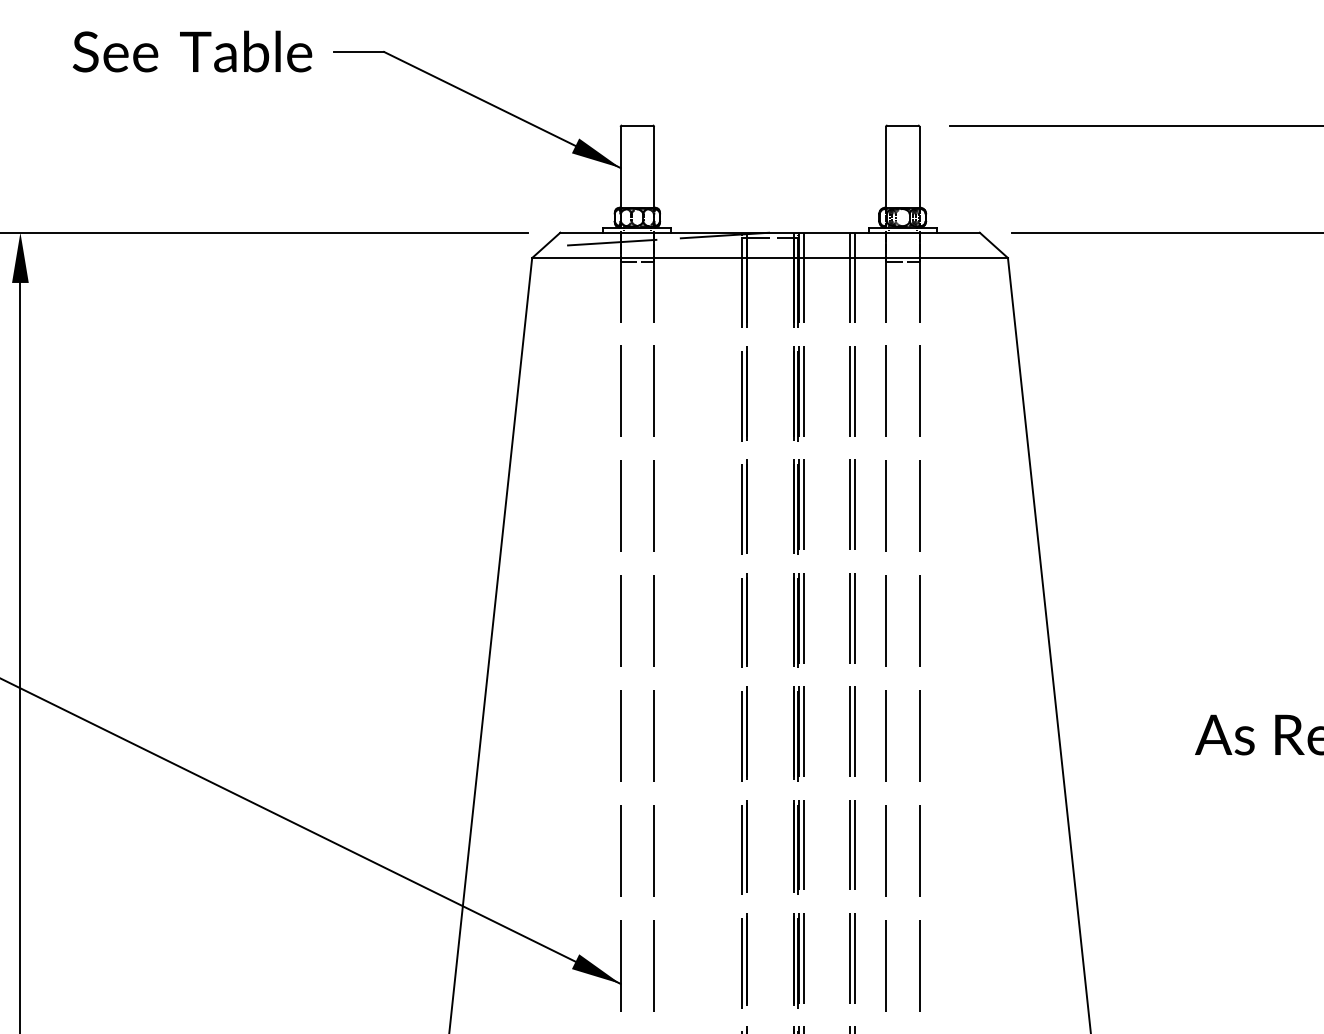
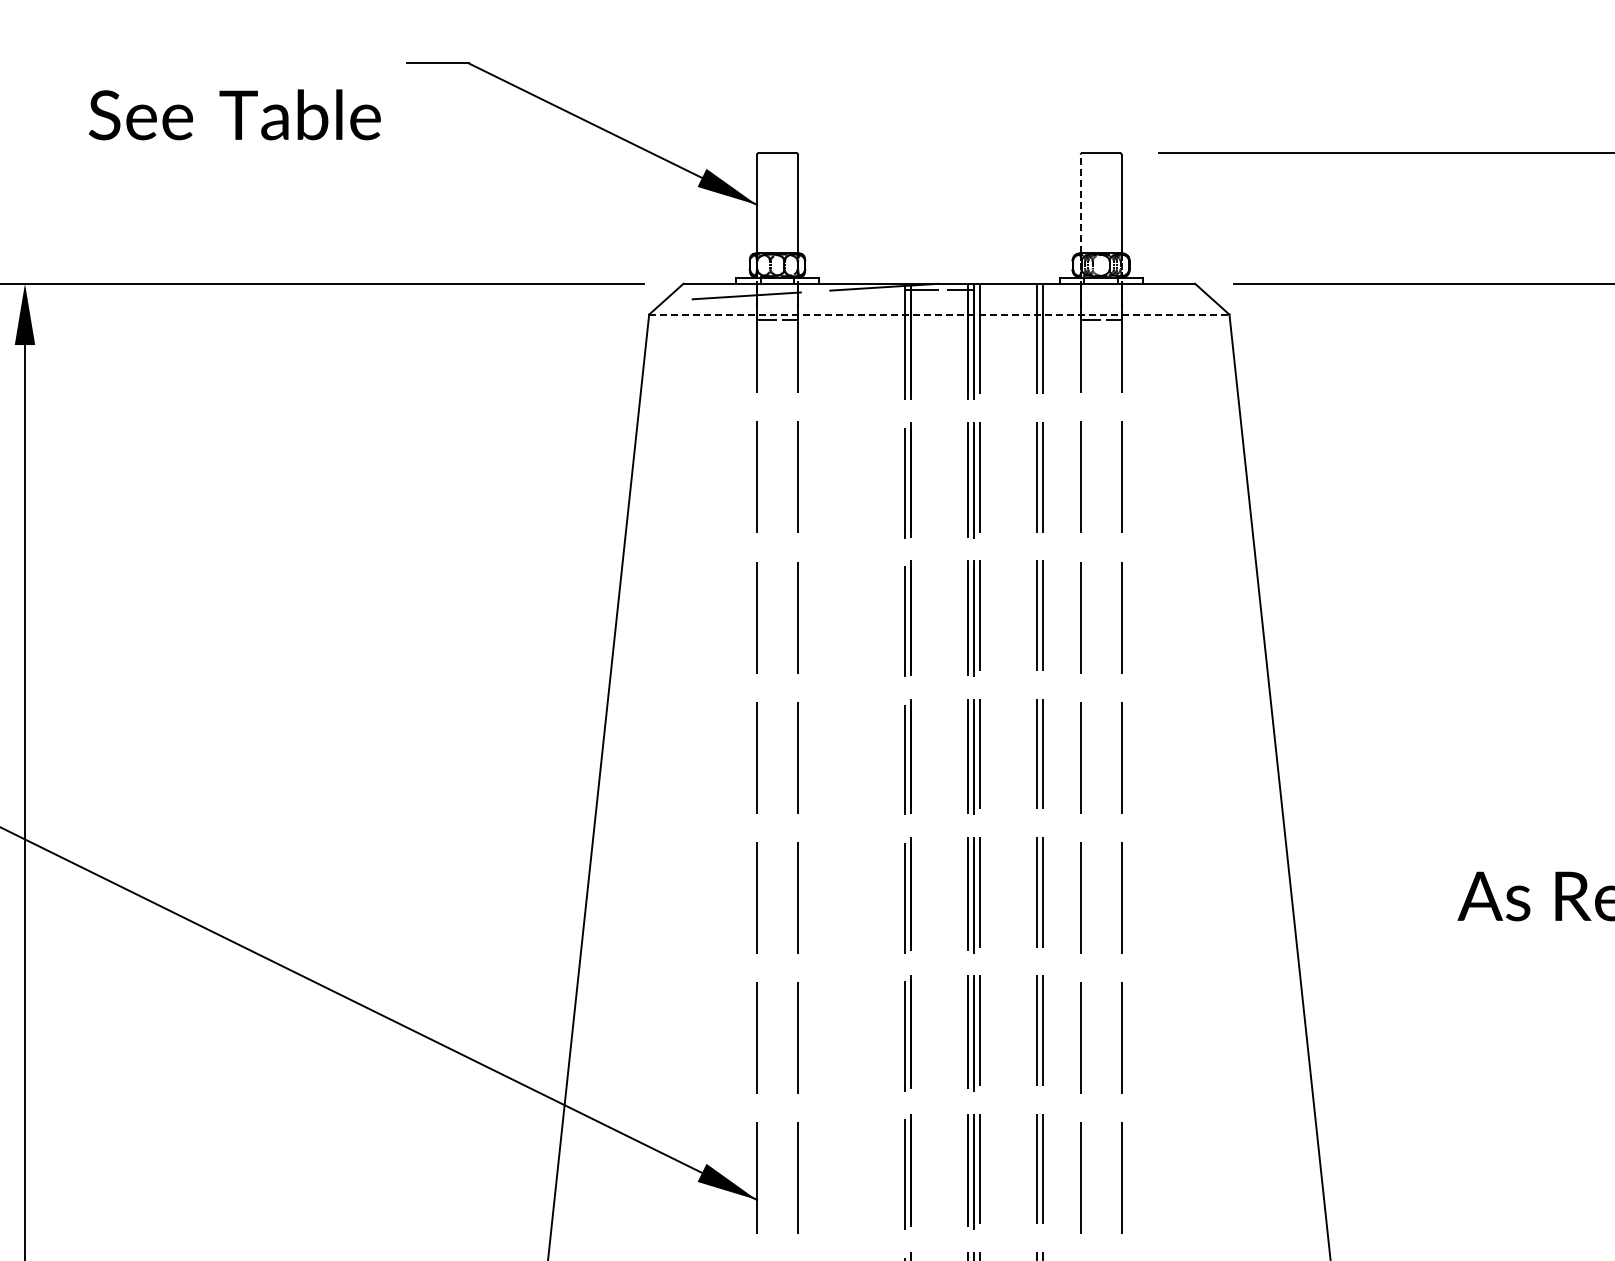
text: (192, 51) -> (234, 114), moved
line: (885, 166) -> (1080, 203), solid -> dashed
line: (770, 257) -> (939, 314), solid -> dashed

